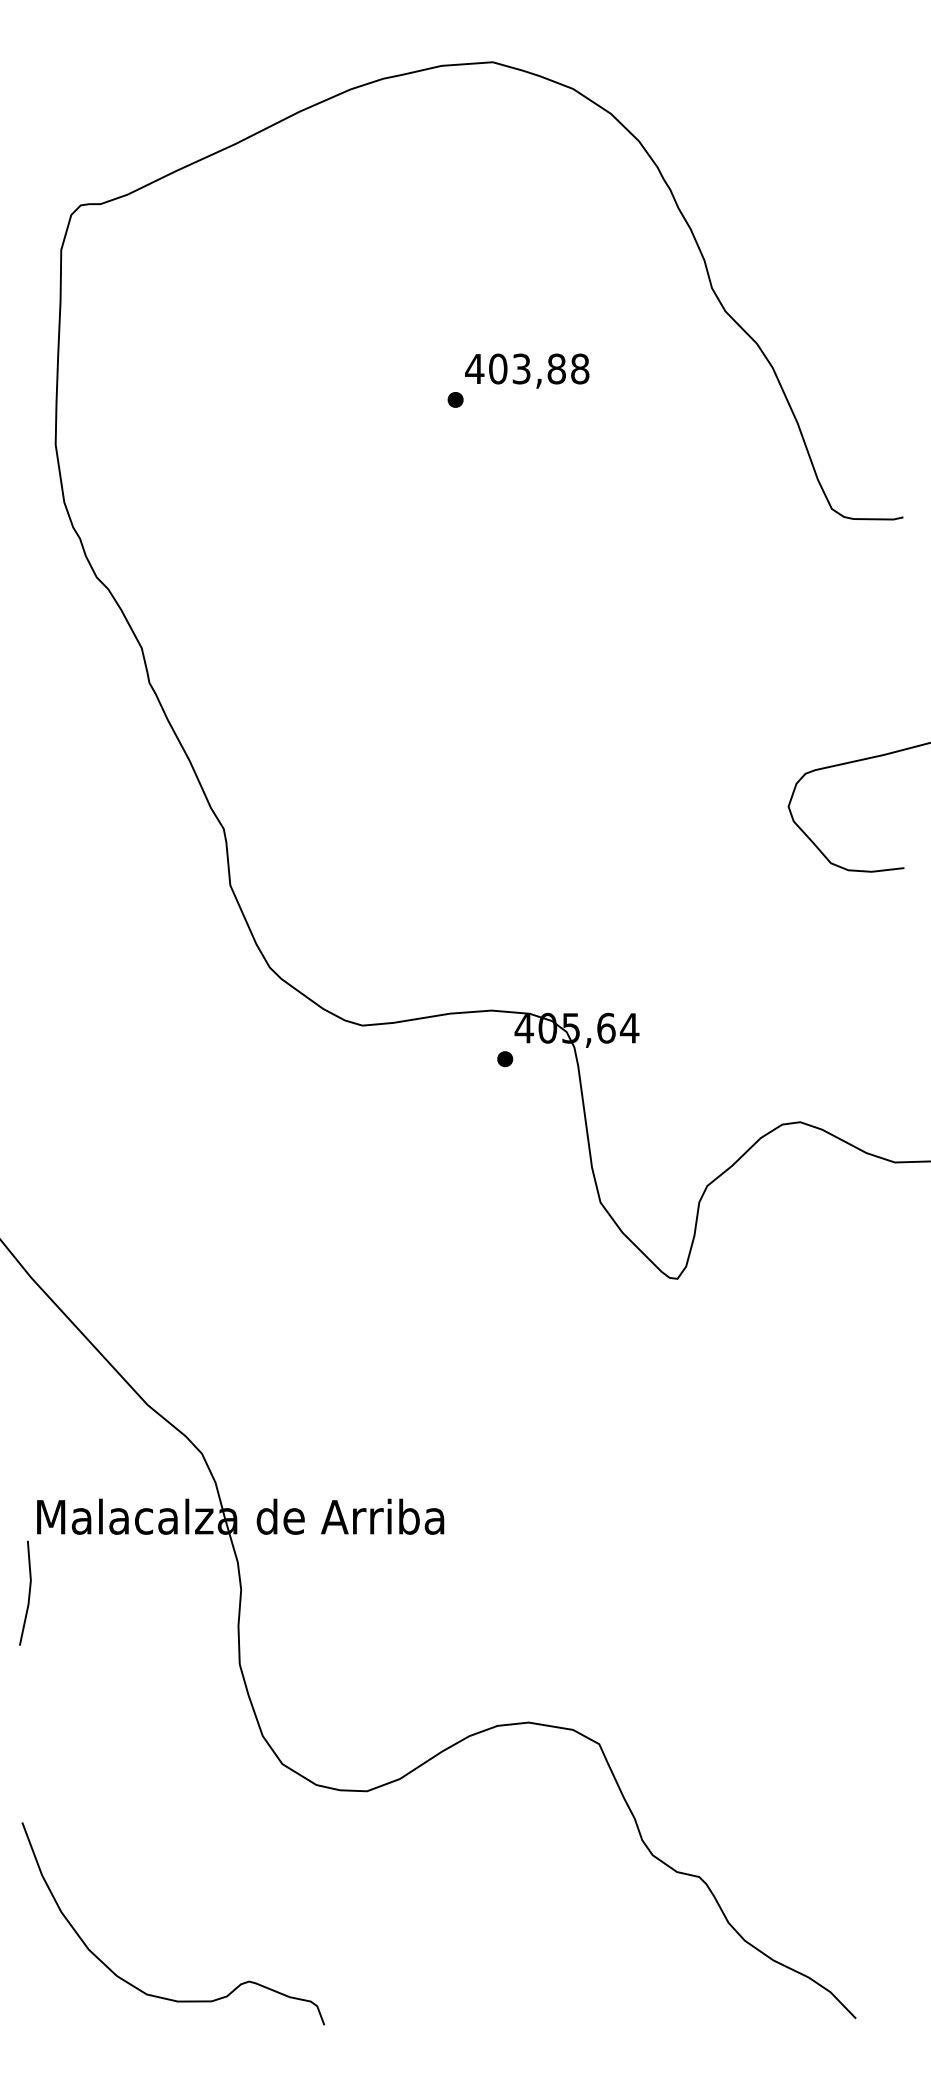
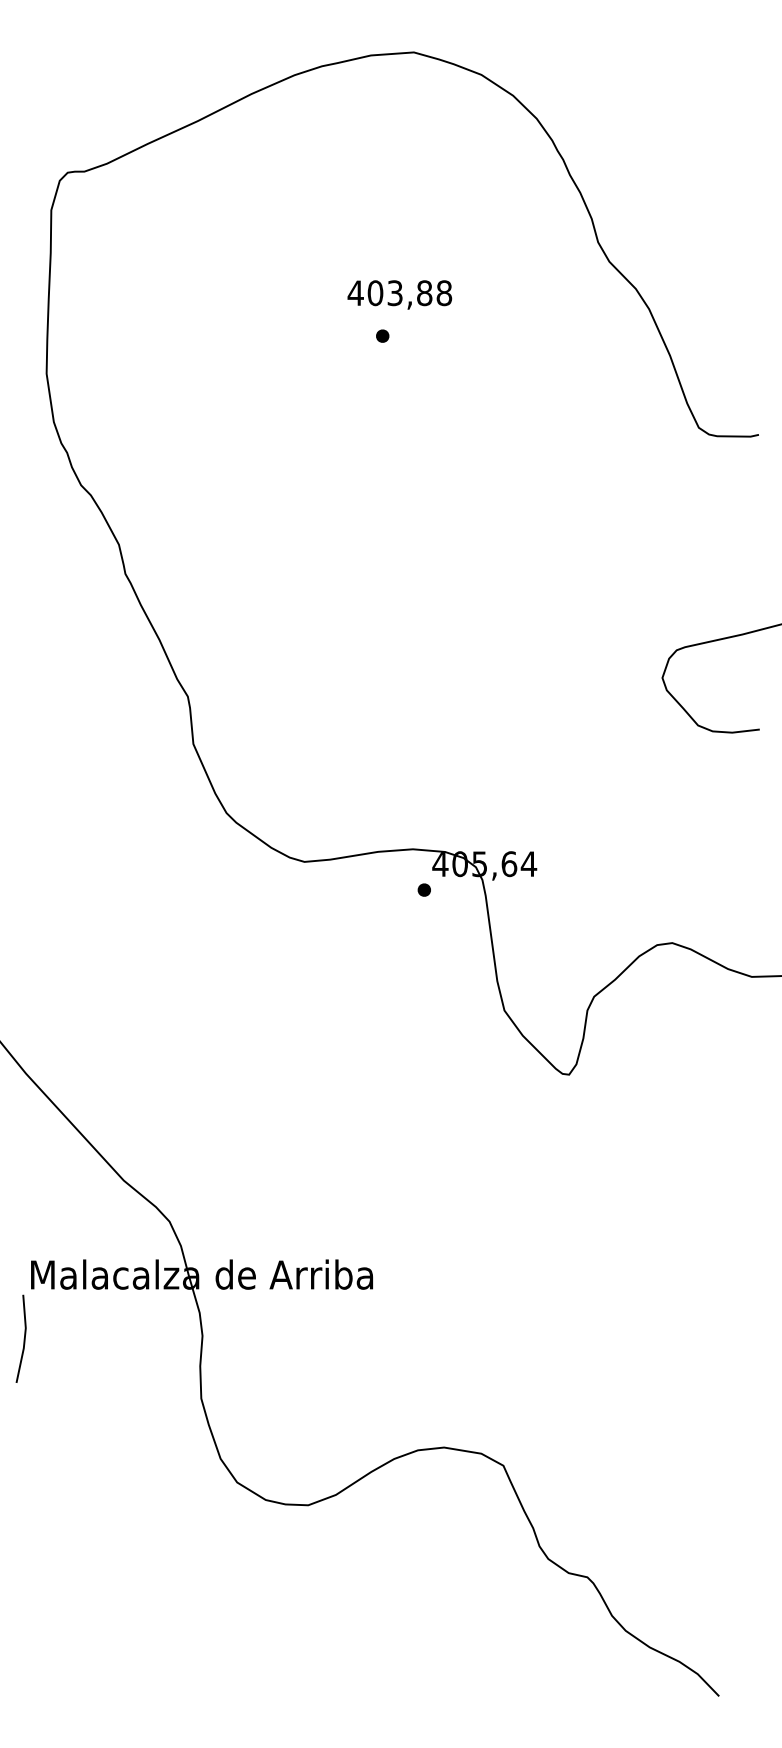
text: (526, 370) -> (399, 294), moved
curve: (135, 1985) -> (113, 1668), removed

